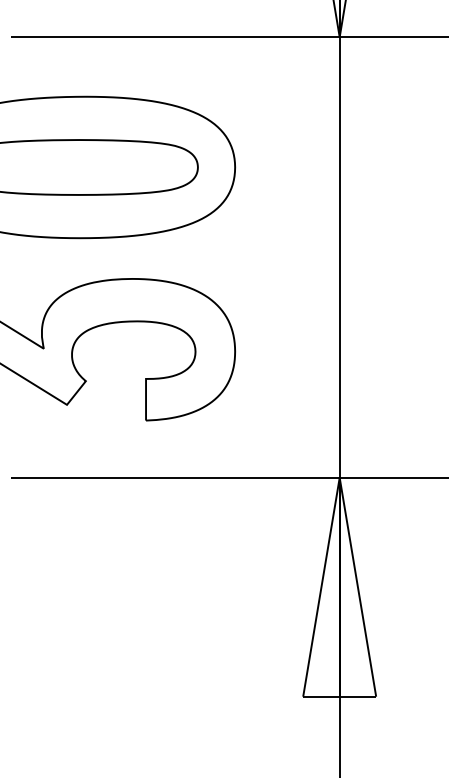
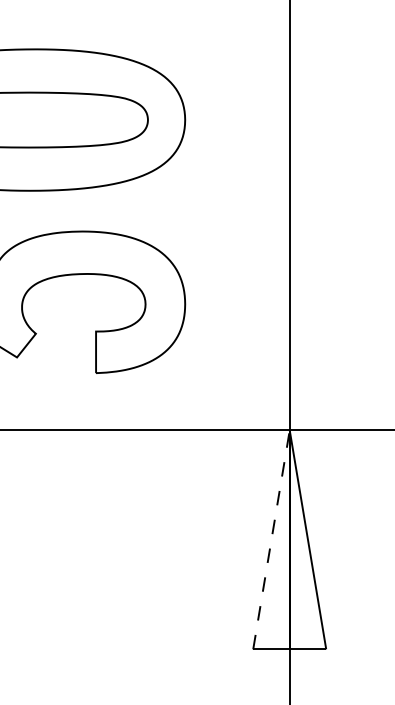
line: (321, 587) -> (271, 540), solid -> dashed

